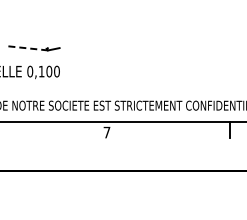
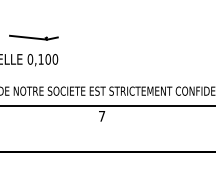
line: (28, 48) -> (28, 37), dashed -> solid

